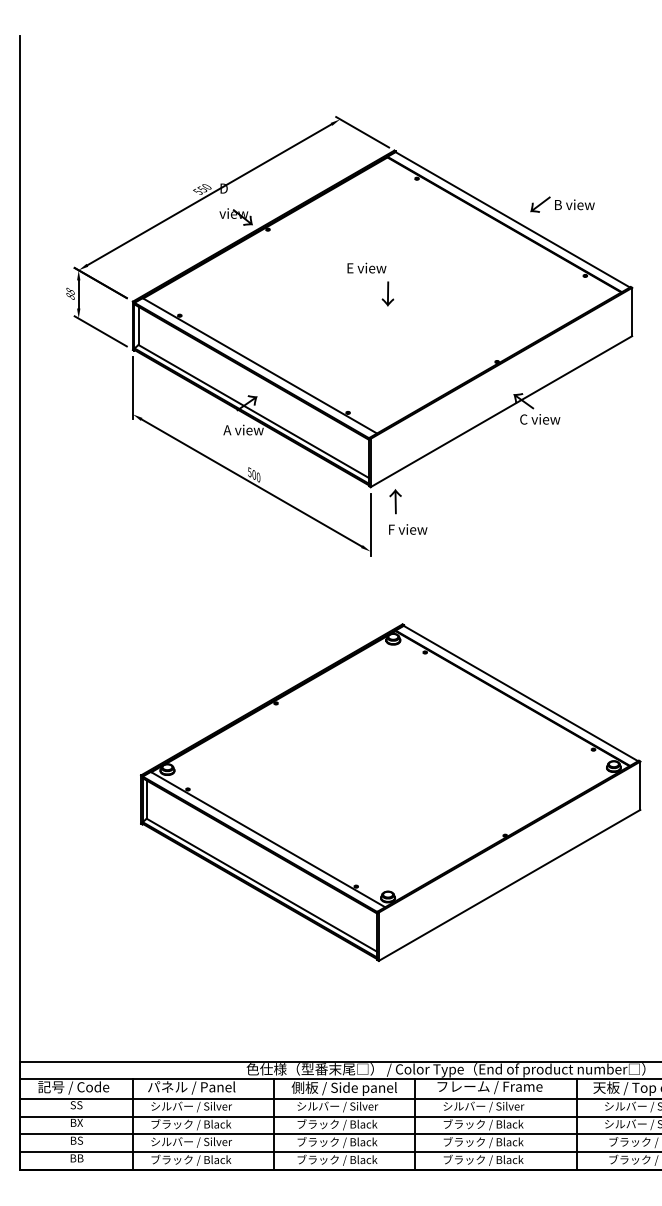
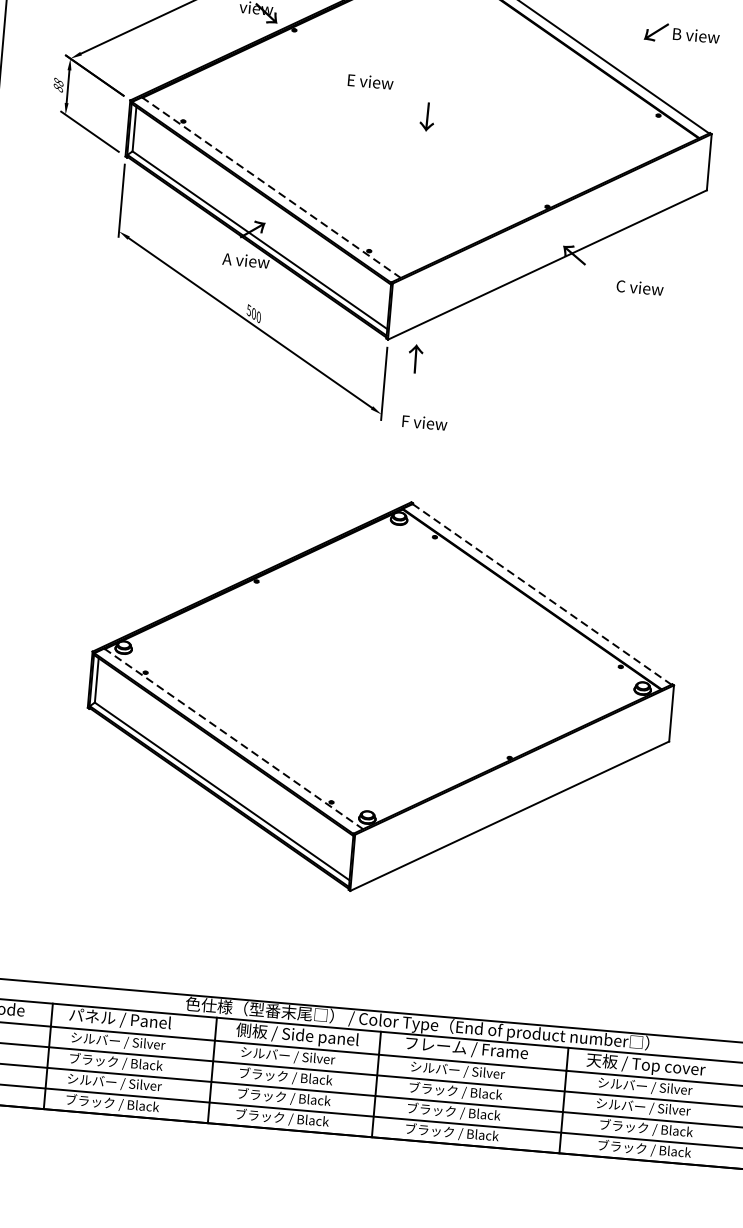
text: (562, 204) -> (682, 34), moved
text: (366, 267) -> (370, 81), moved
line: (260, 366) -> (272, 188), solid -> dashed
text: (540, 419) -> (640, 287), moved
text: (408, 529) -> (425, 422), moved
line: (521, 693) -> (542, 594), solid -> dashed
line: (268, 839) -> (234, 738), solid -> dashed

